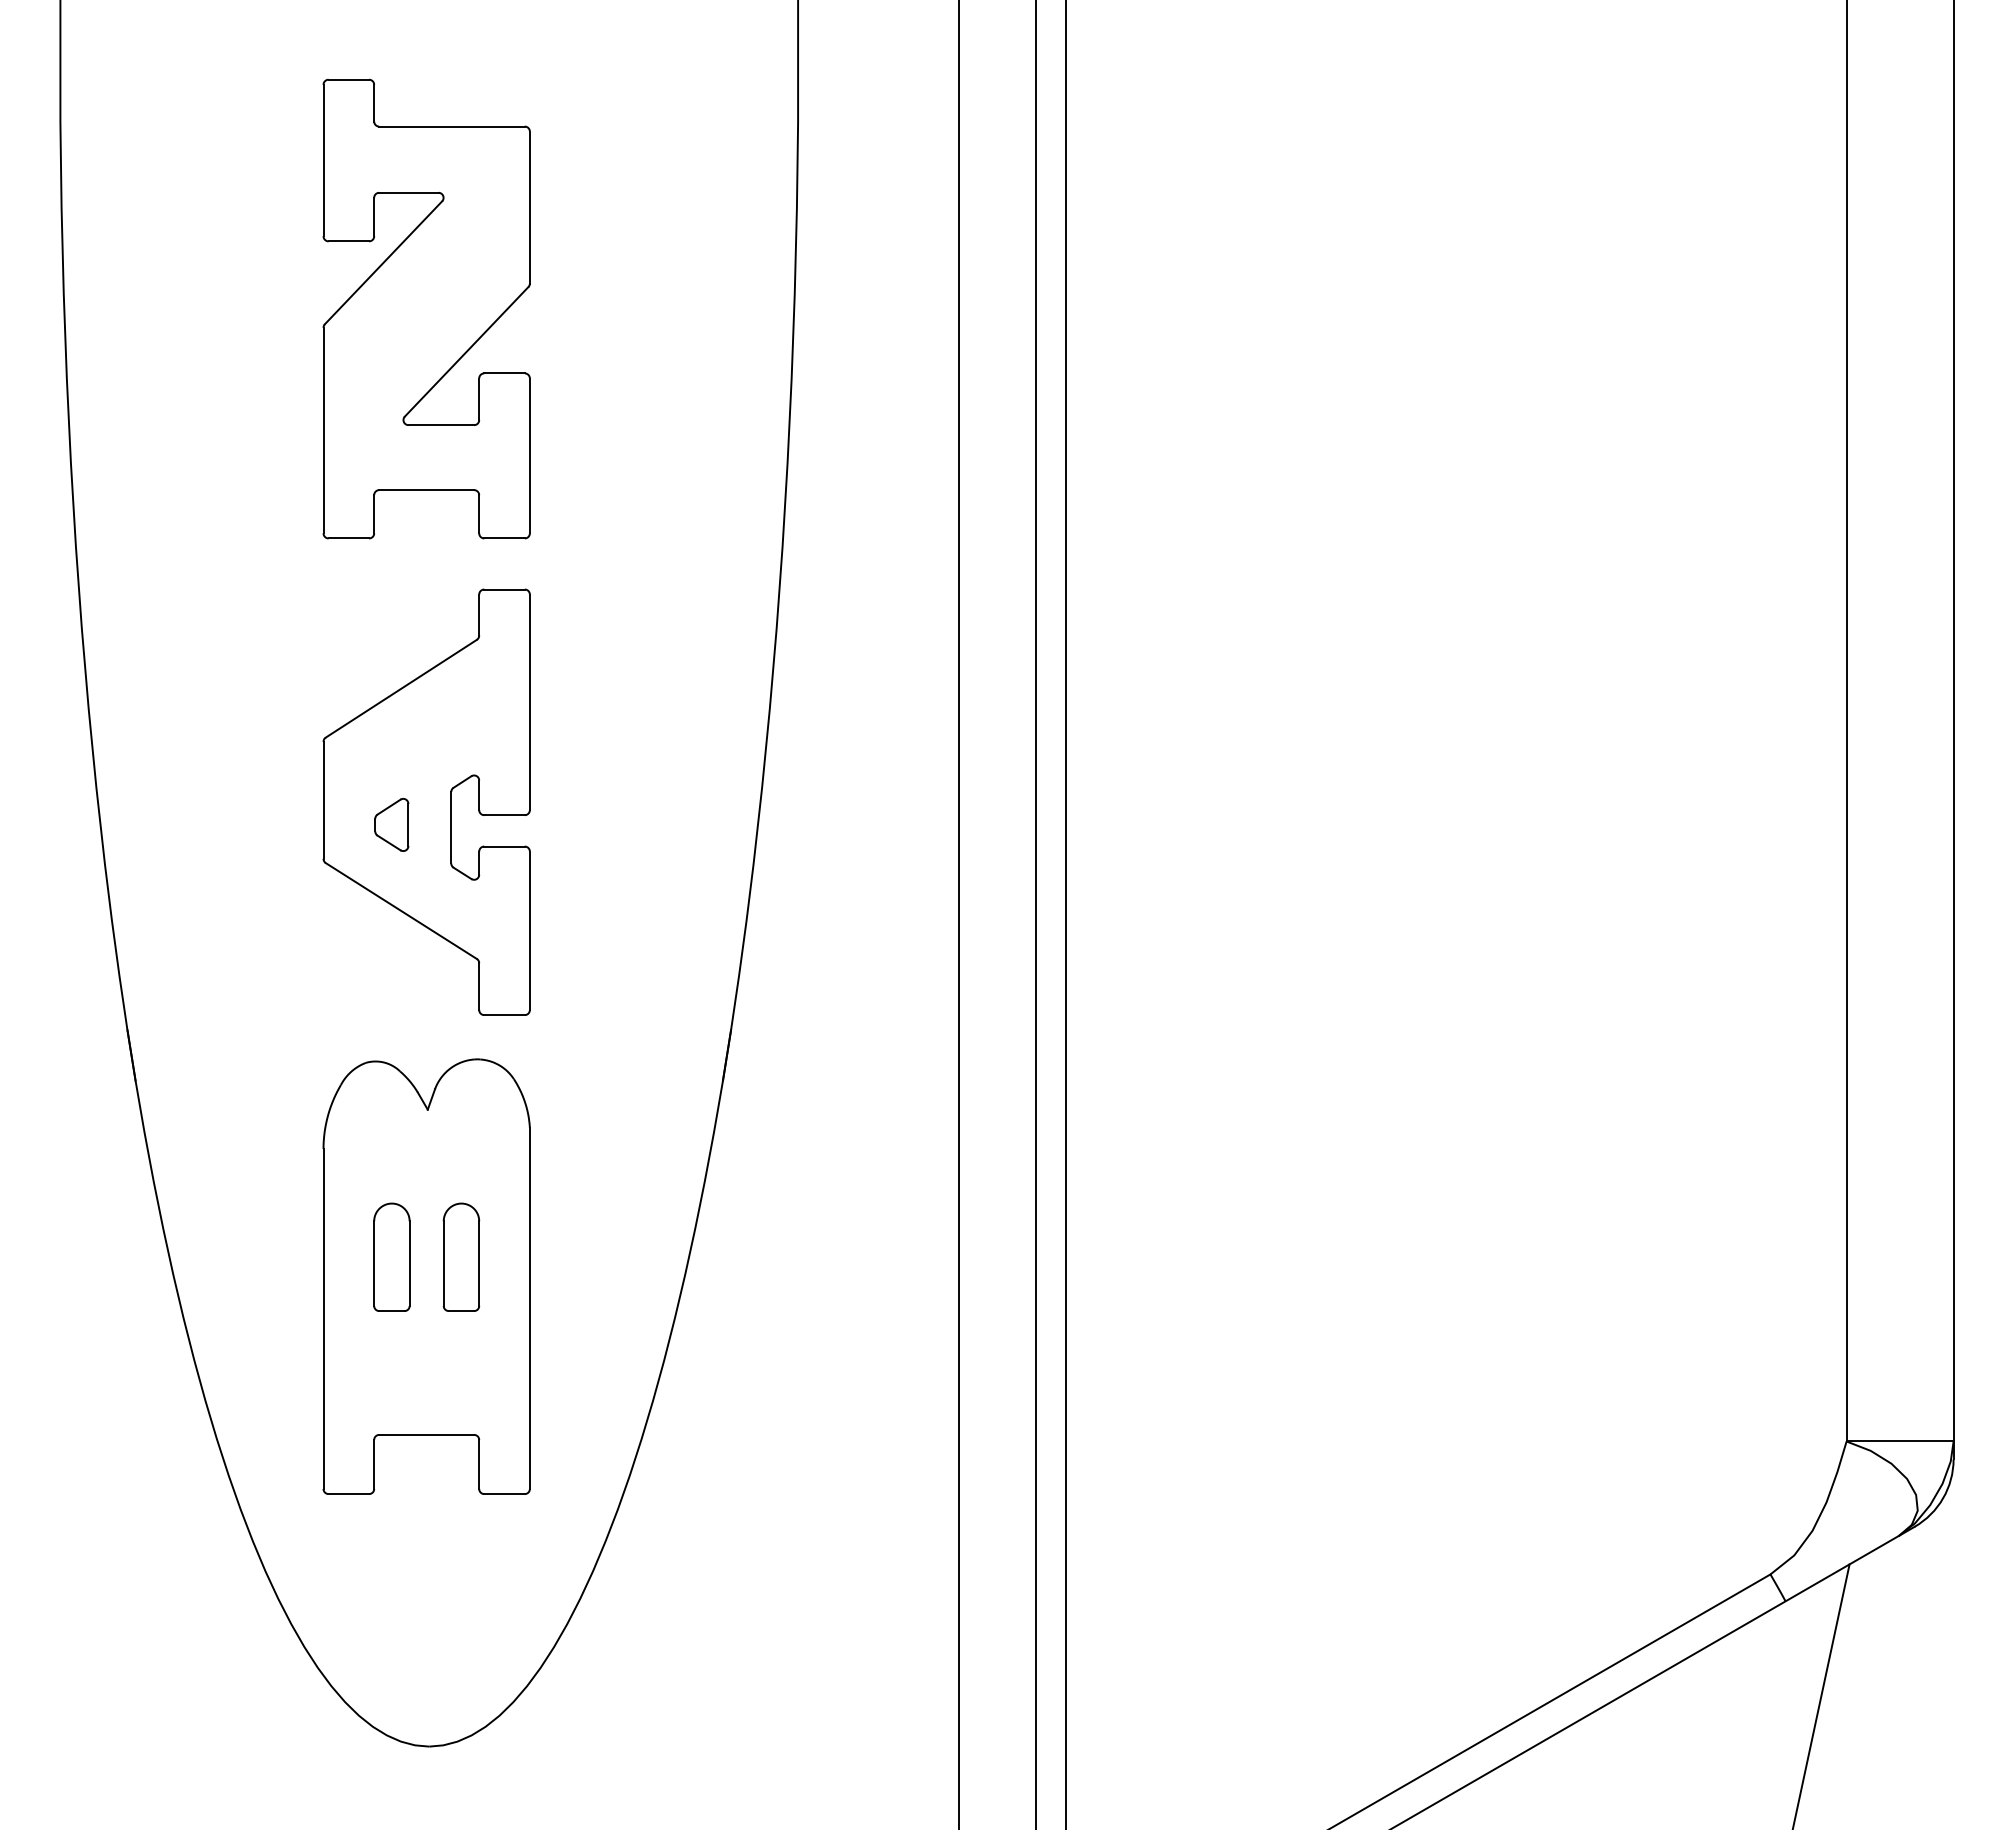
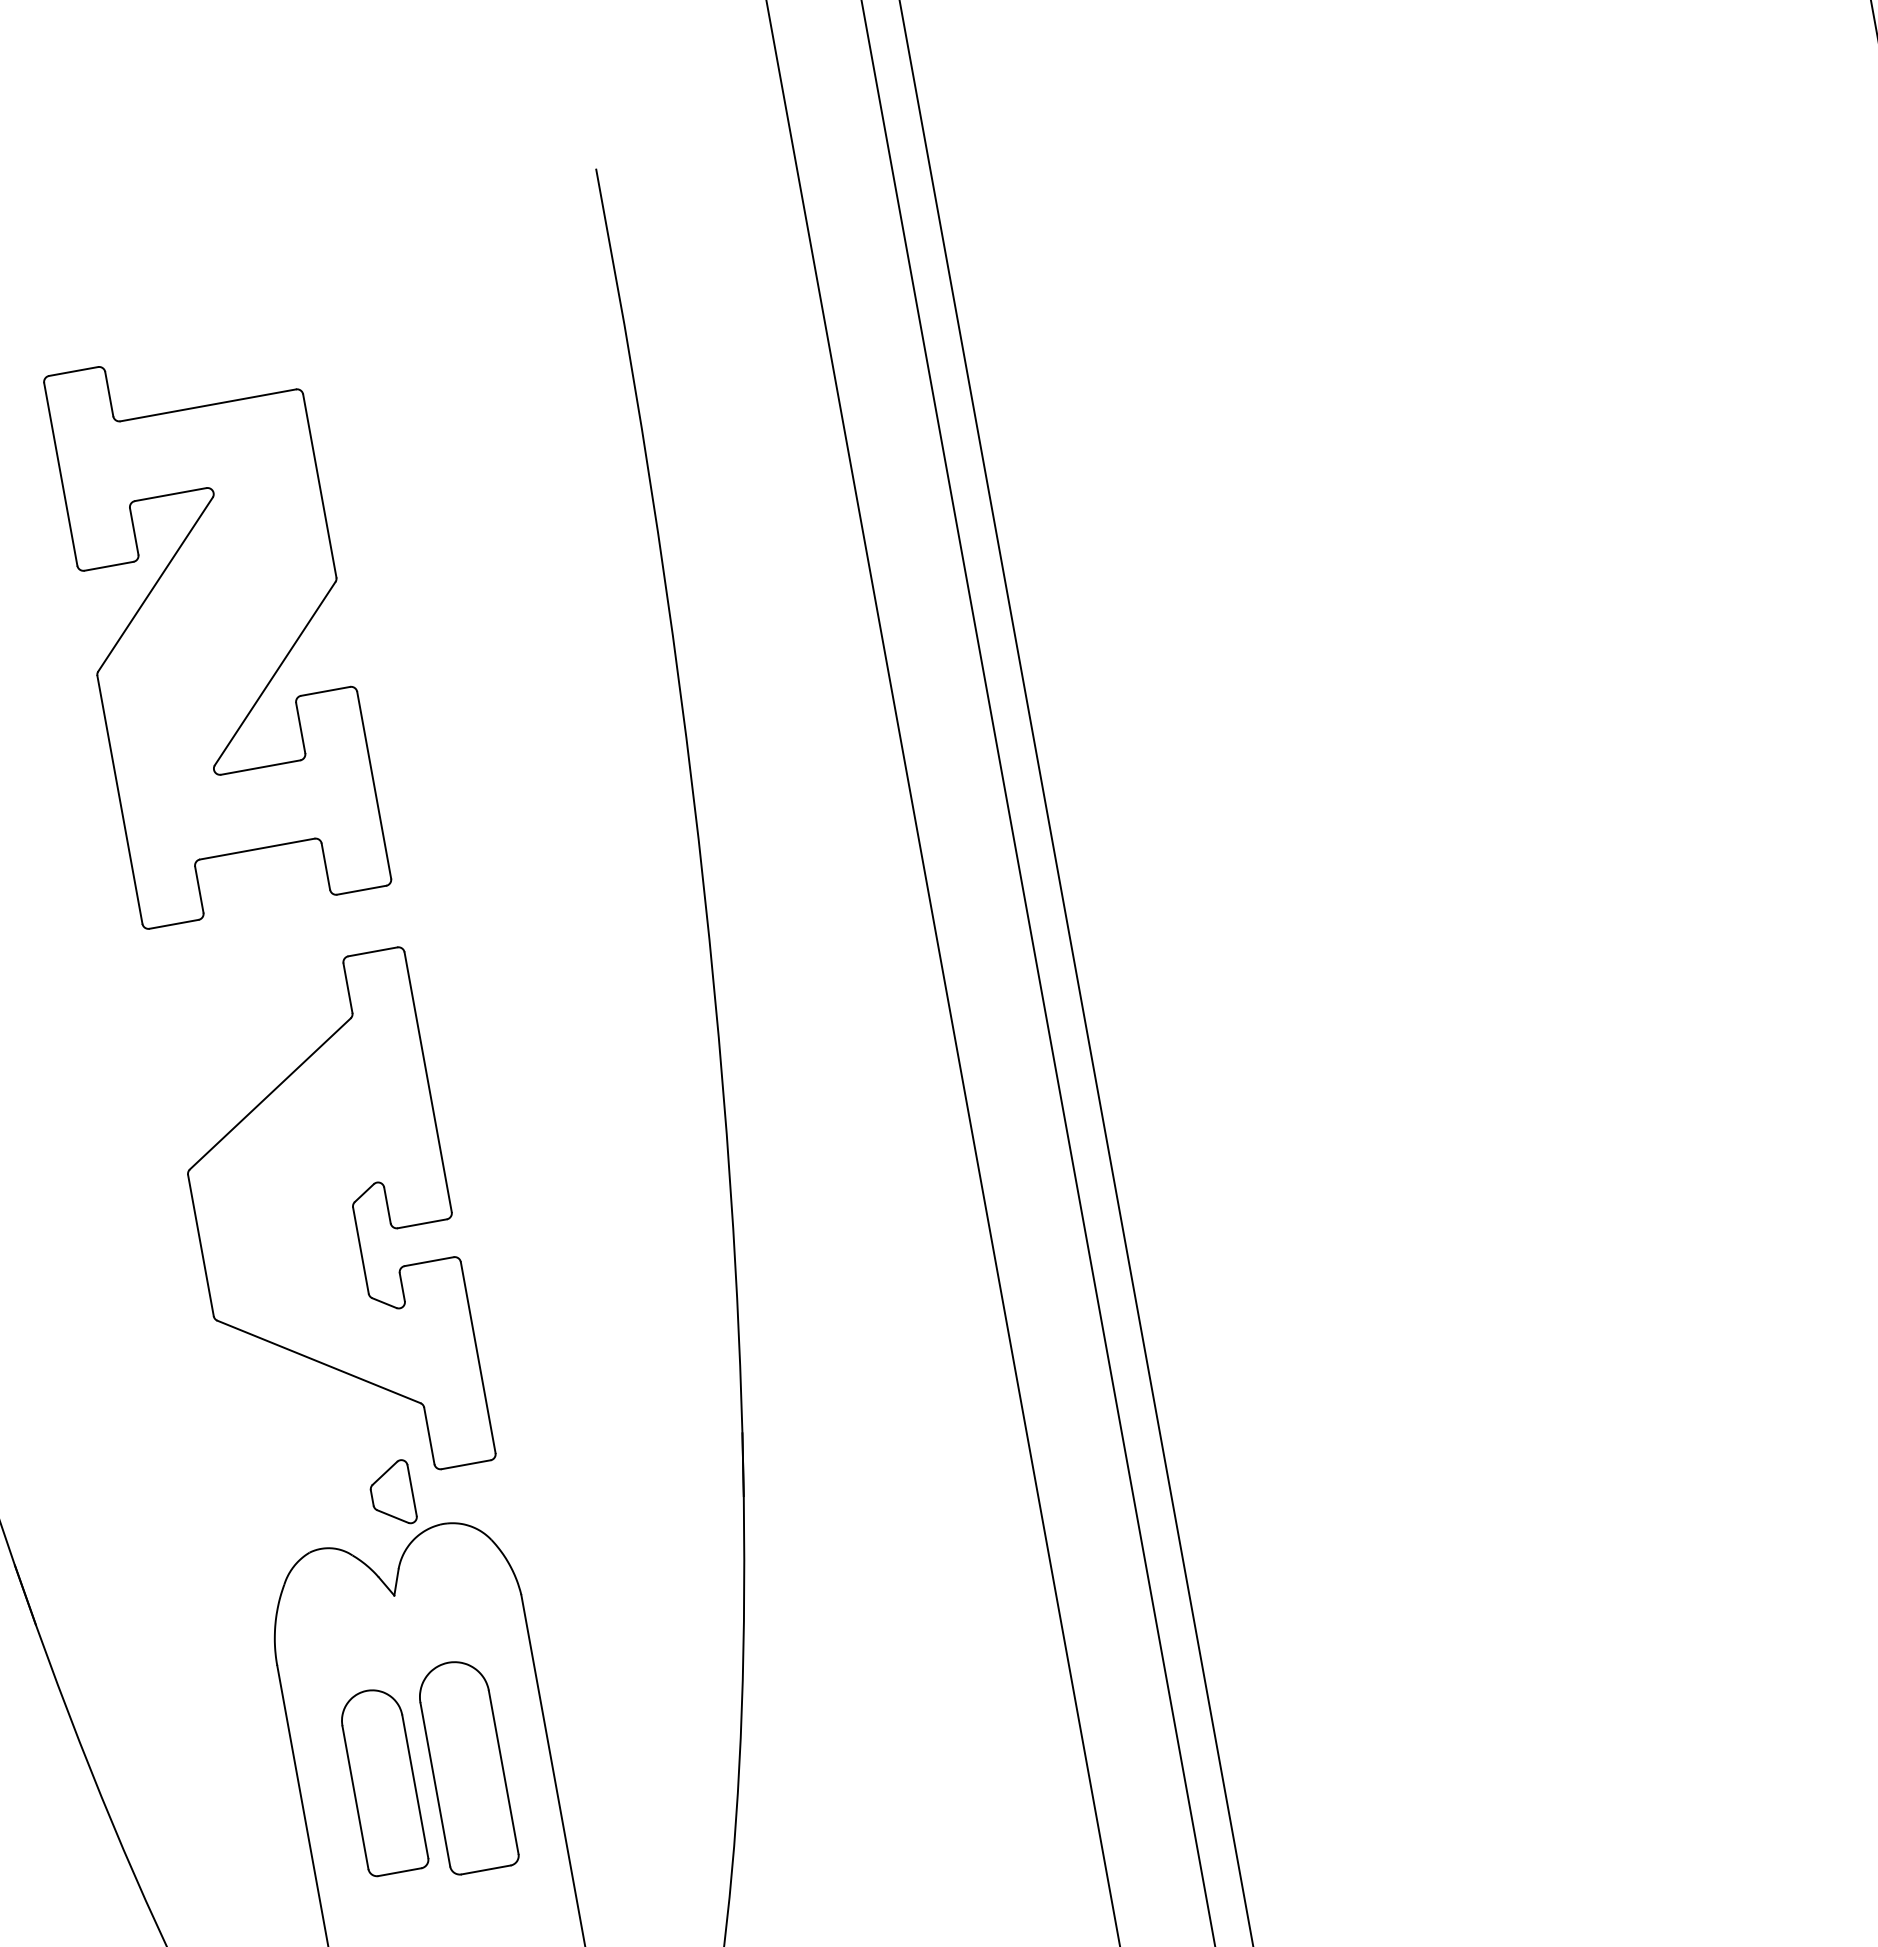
part: (391, 824) -> (391, 1493), moved
part: (391, 1256) -> (382, 1780), size x1.4
part: (461, 1256) -> (467, 1765), size x1.6

